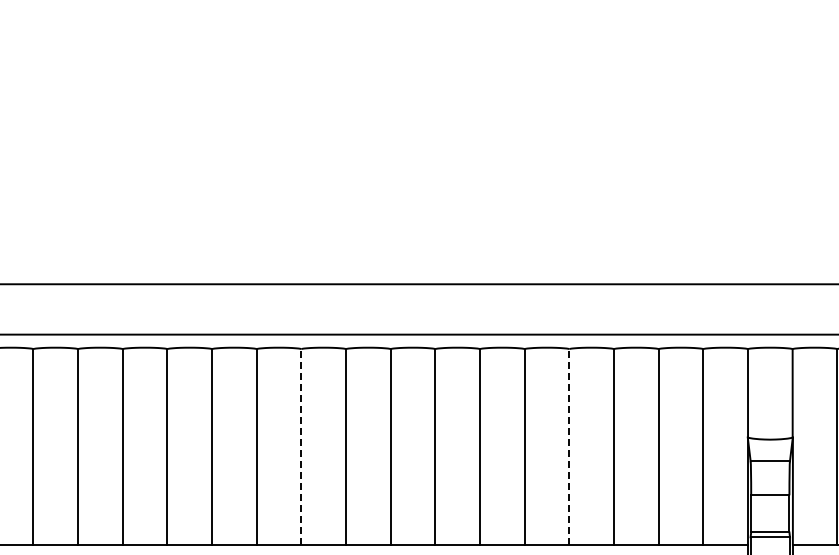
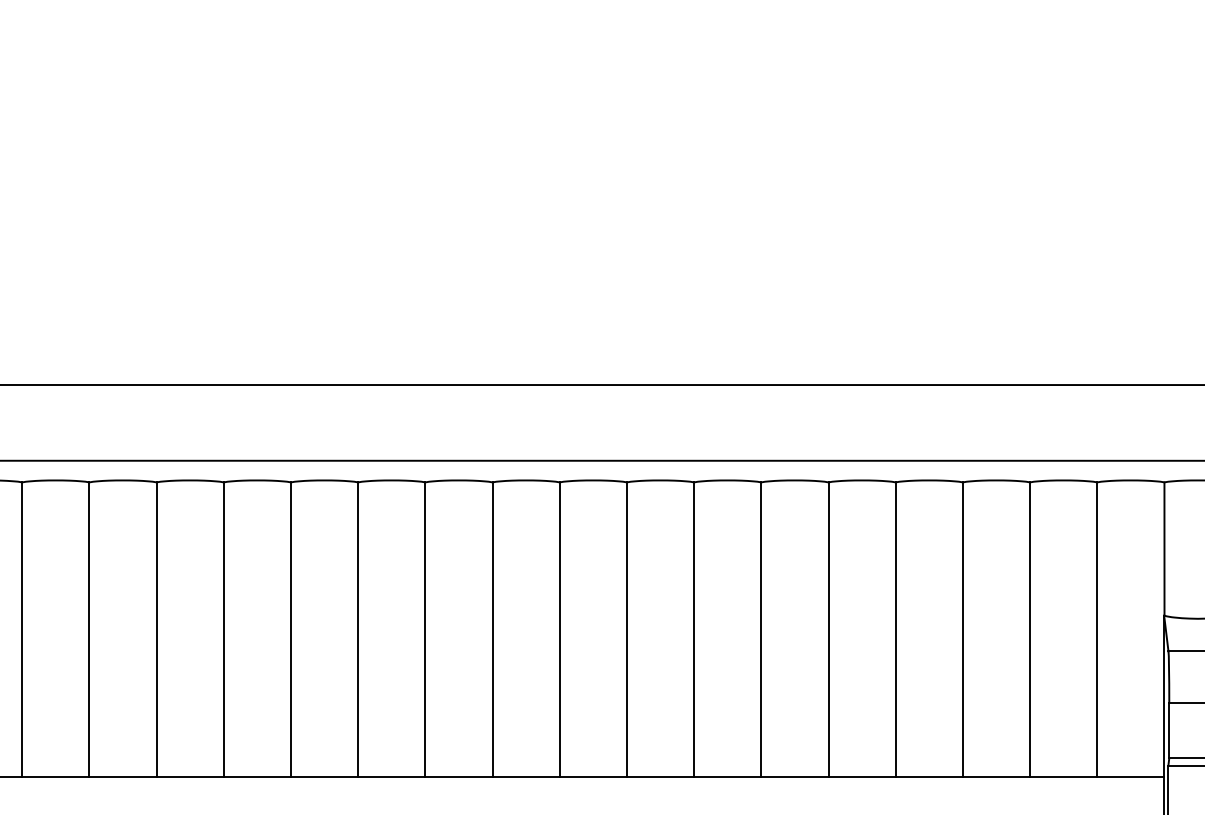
line: (301, 446) -> (492, 629), dashed -> solid
line: (569, 446) -> (895, 629), dashed -> solid

